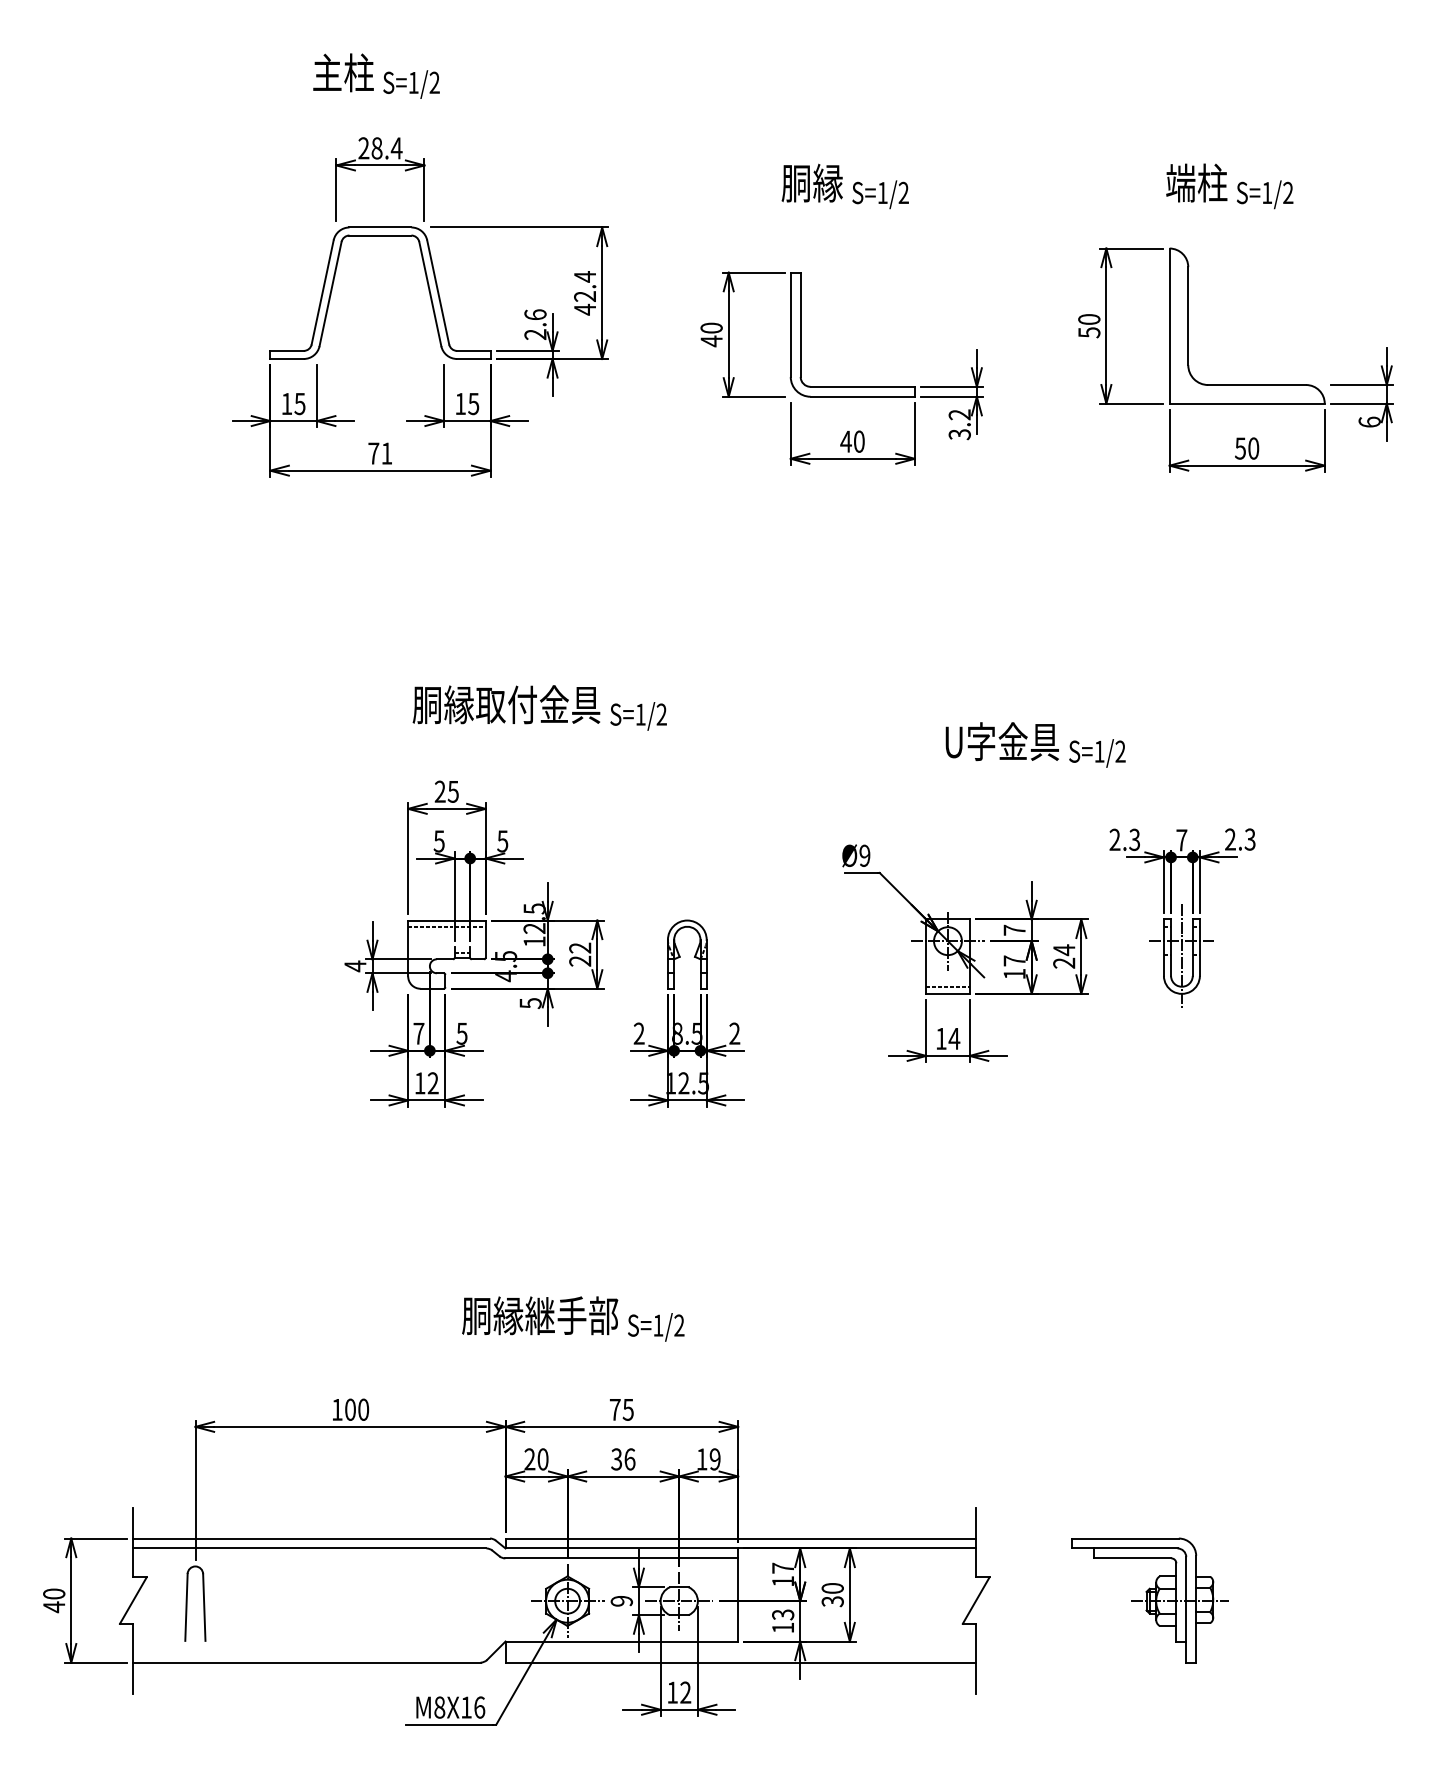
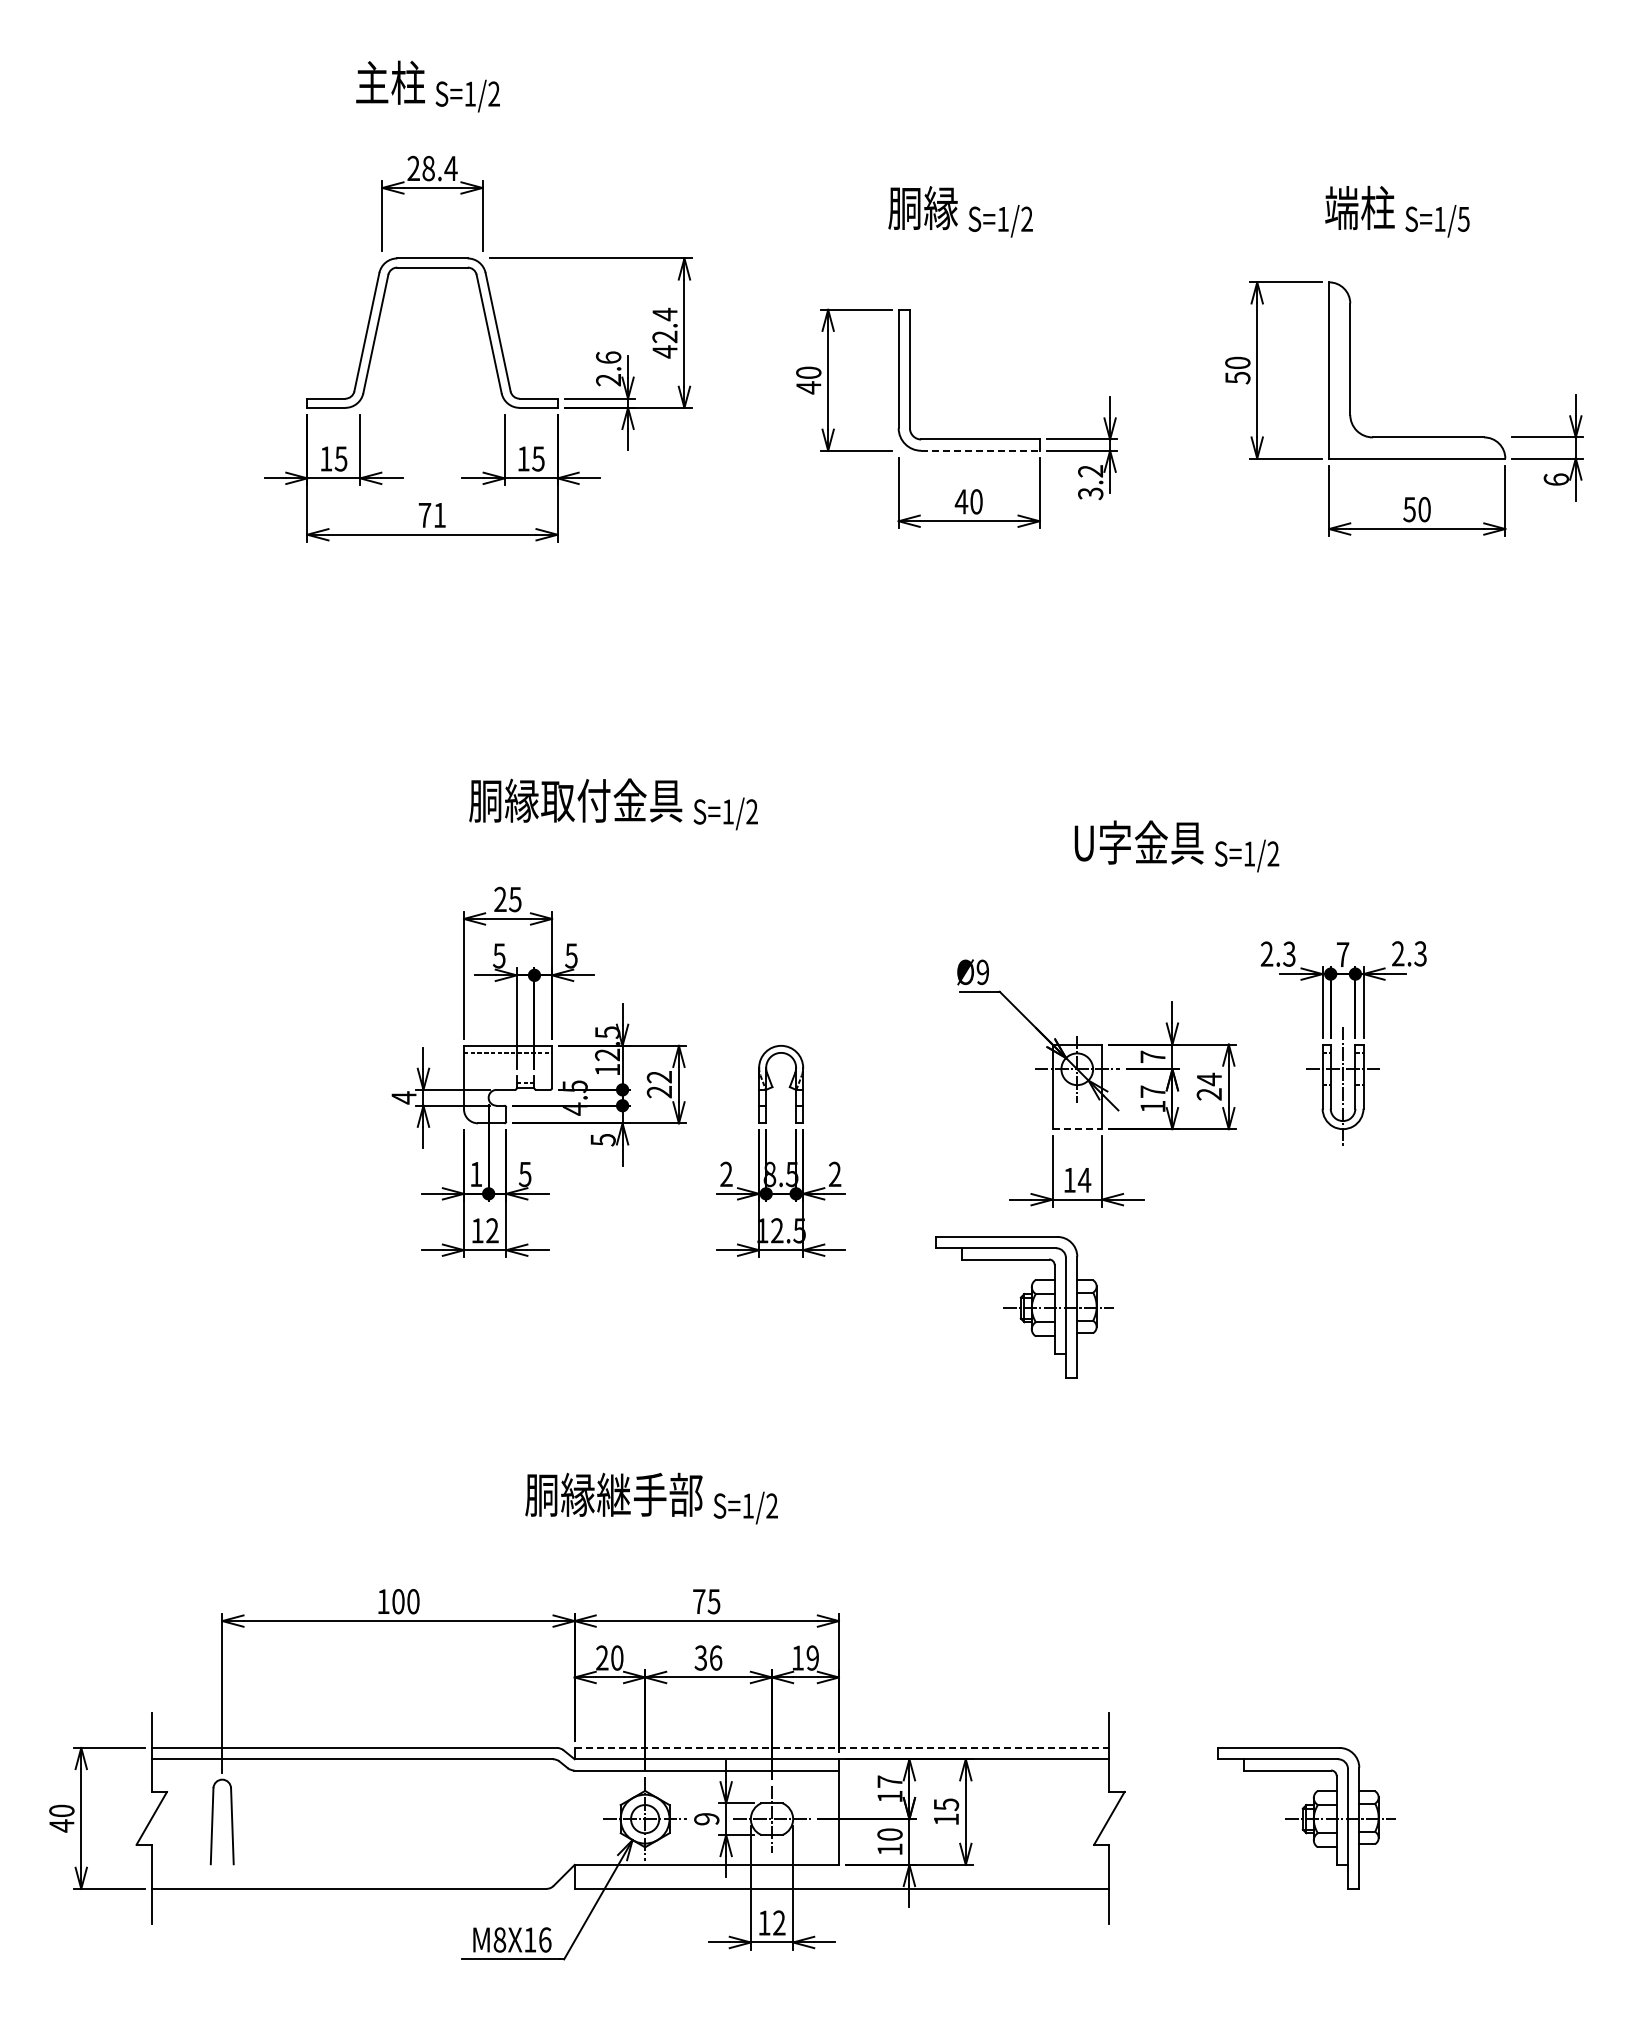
text: (1287, 192) -> (1463, 218), S=1/2 -> S=1/5
line: (862, 396) -> (980, 450), solid -> dashed
line: (947, 987) -> (1076, 1121), removed
line: (948, 994) -> (1077, 1129), solid -> dashed
text: (419, 1033) -> (476, 1174), 7 -> 1
part: (901, 1150) -> (1024, 1307), added
line: (741, 1538) -> (842, 1747), solid -> dashed
text: (832, 1594) -> (946, 1811), 30 -> 15
text: (782, 1614) -> (889, 1834), 13 -> 10

